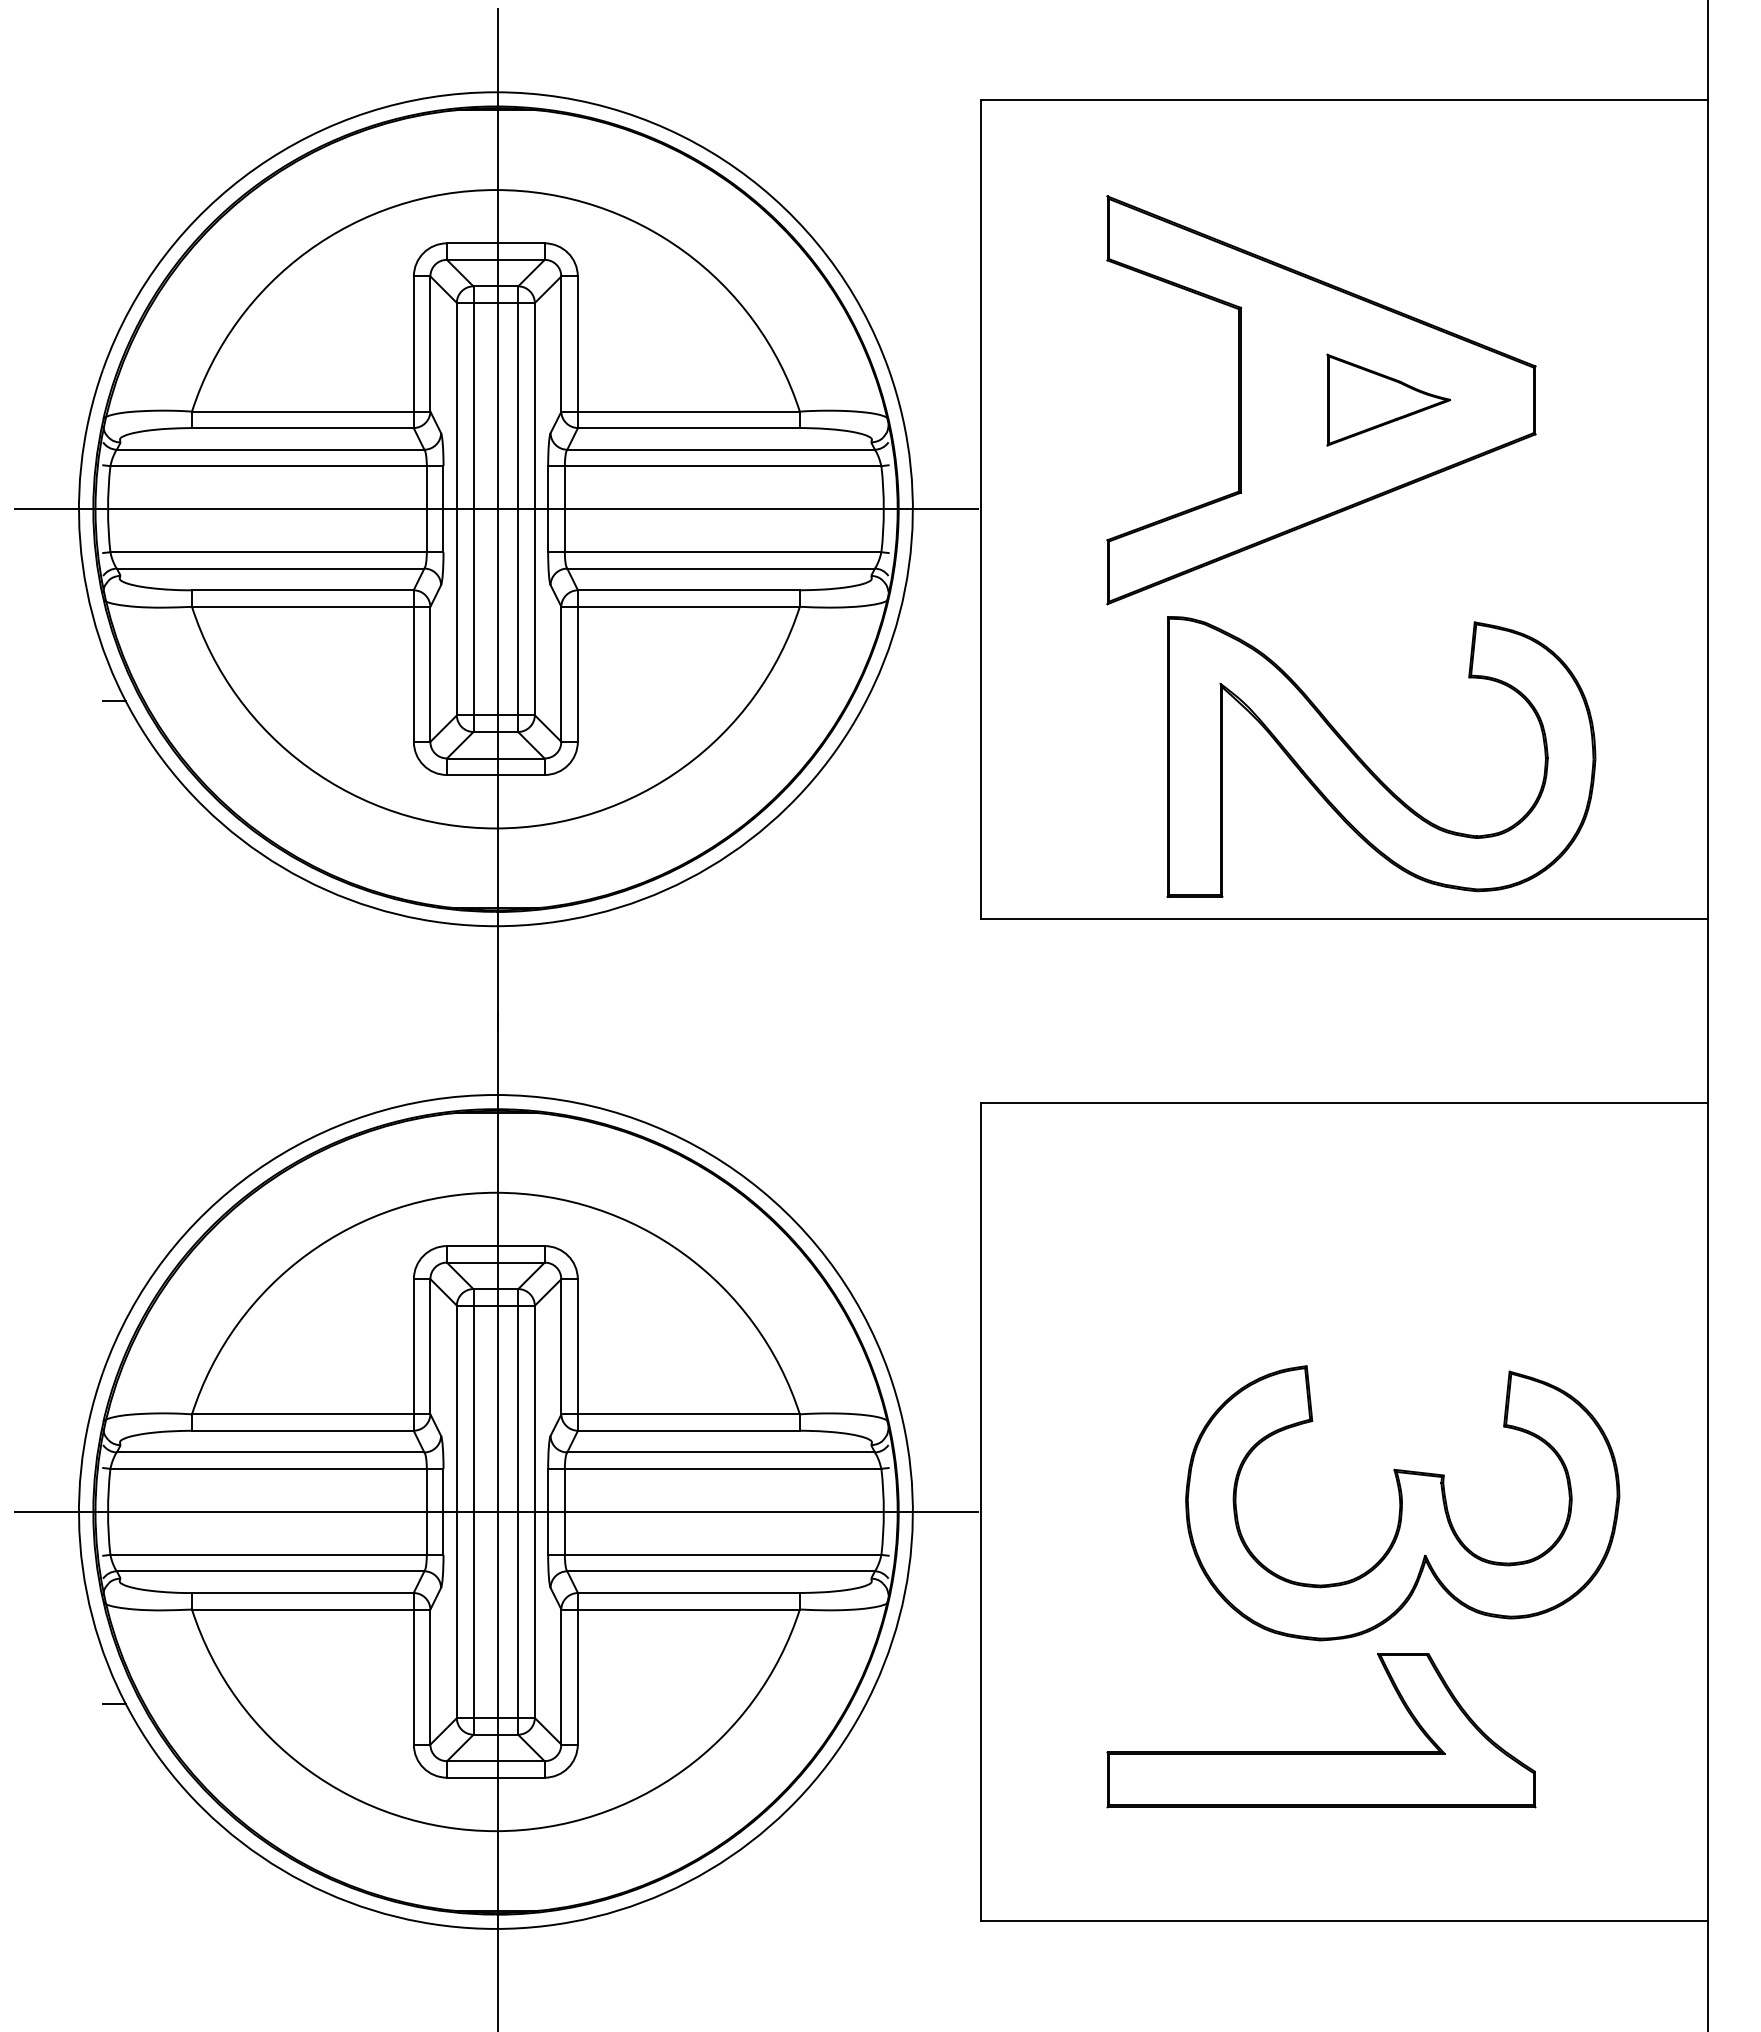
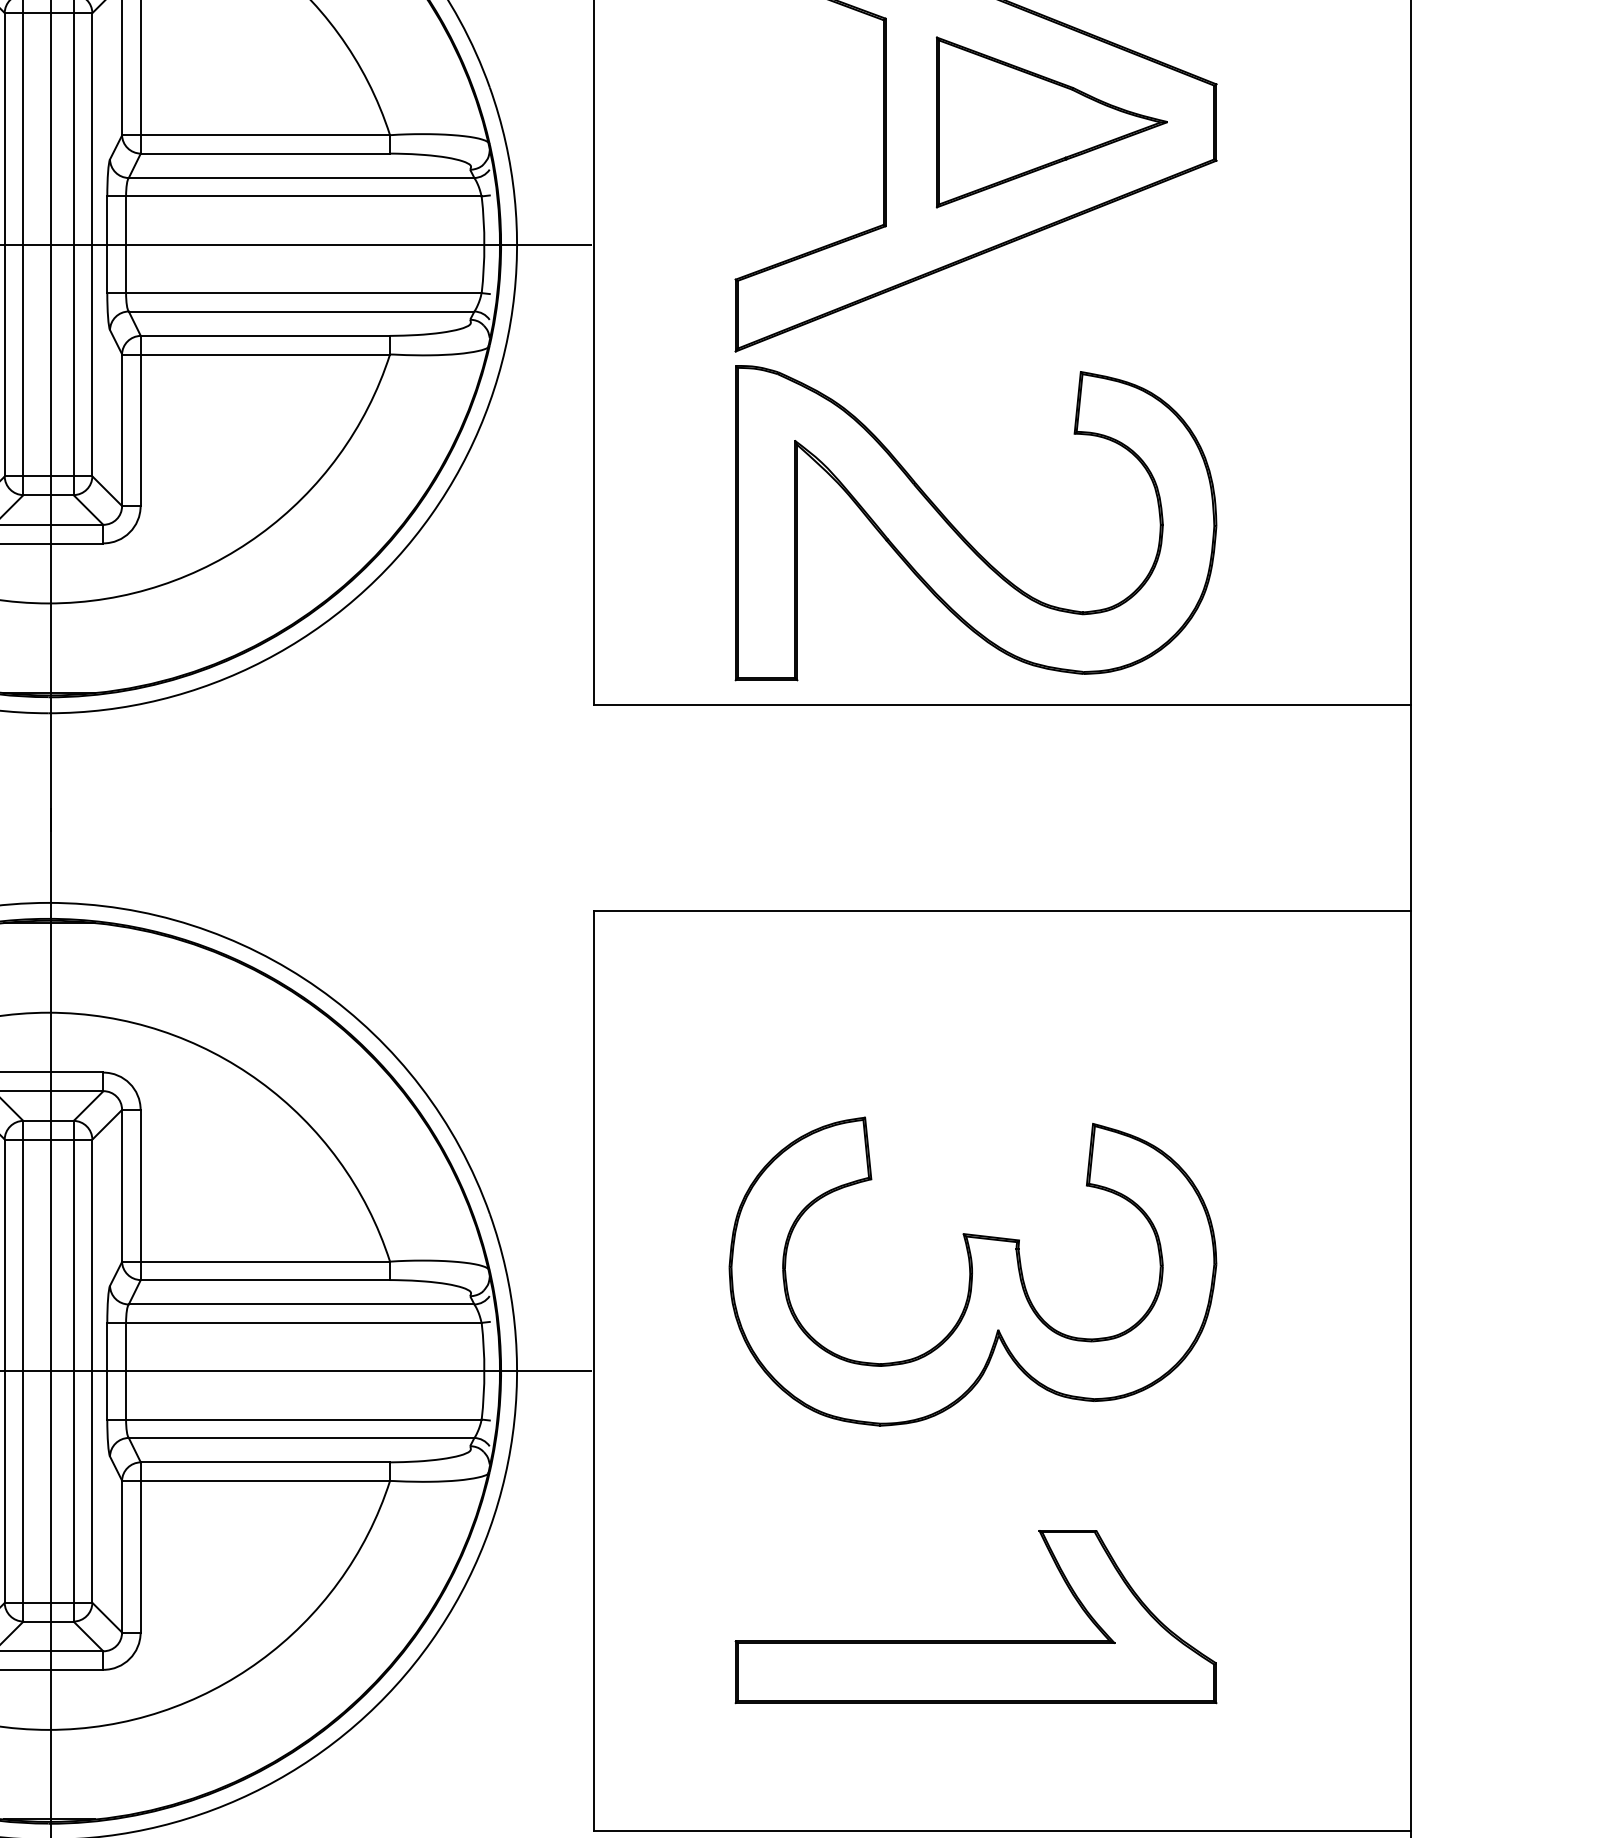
part: (1388, 399) -> (1051, 121), size x1.67
part: (1369, 767) -> (962, 534), moved
part: (1402, 1503) -> (972, 1271), moved

